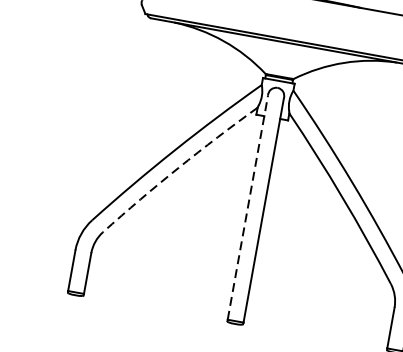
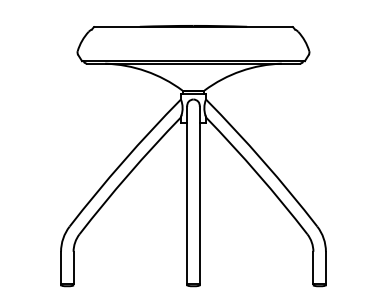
arc: (178, 167) -> (128, 174), dashed -> solid
line: (248, 207) -> (187, 195), dashed -> solid

